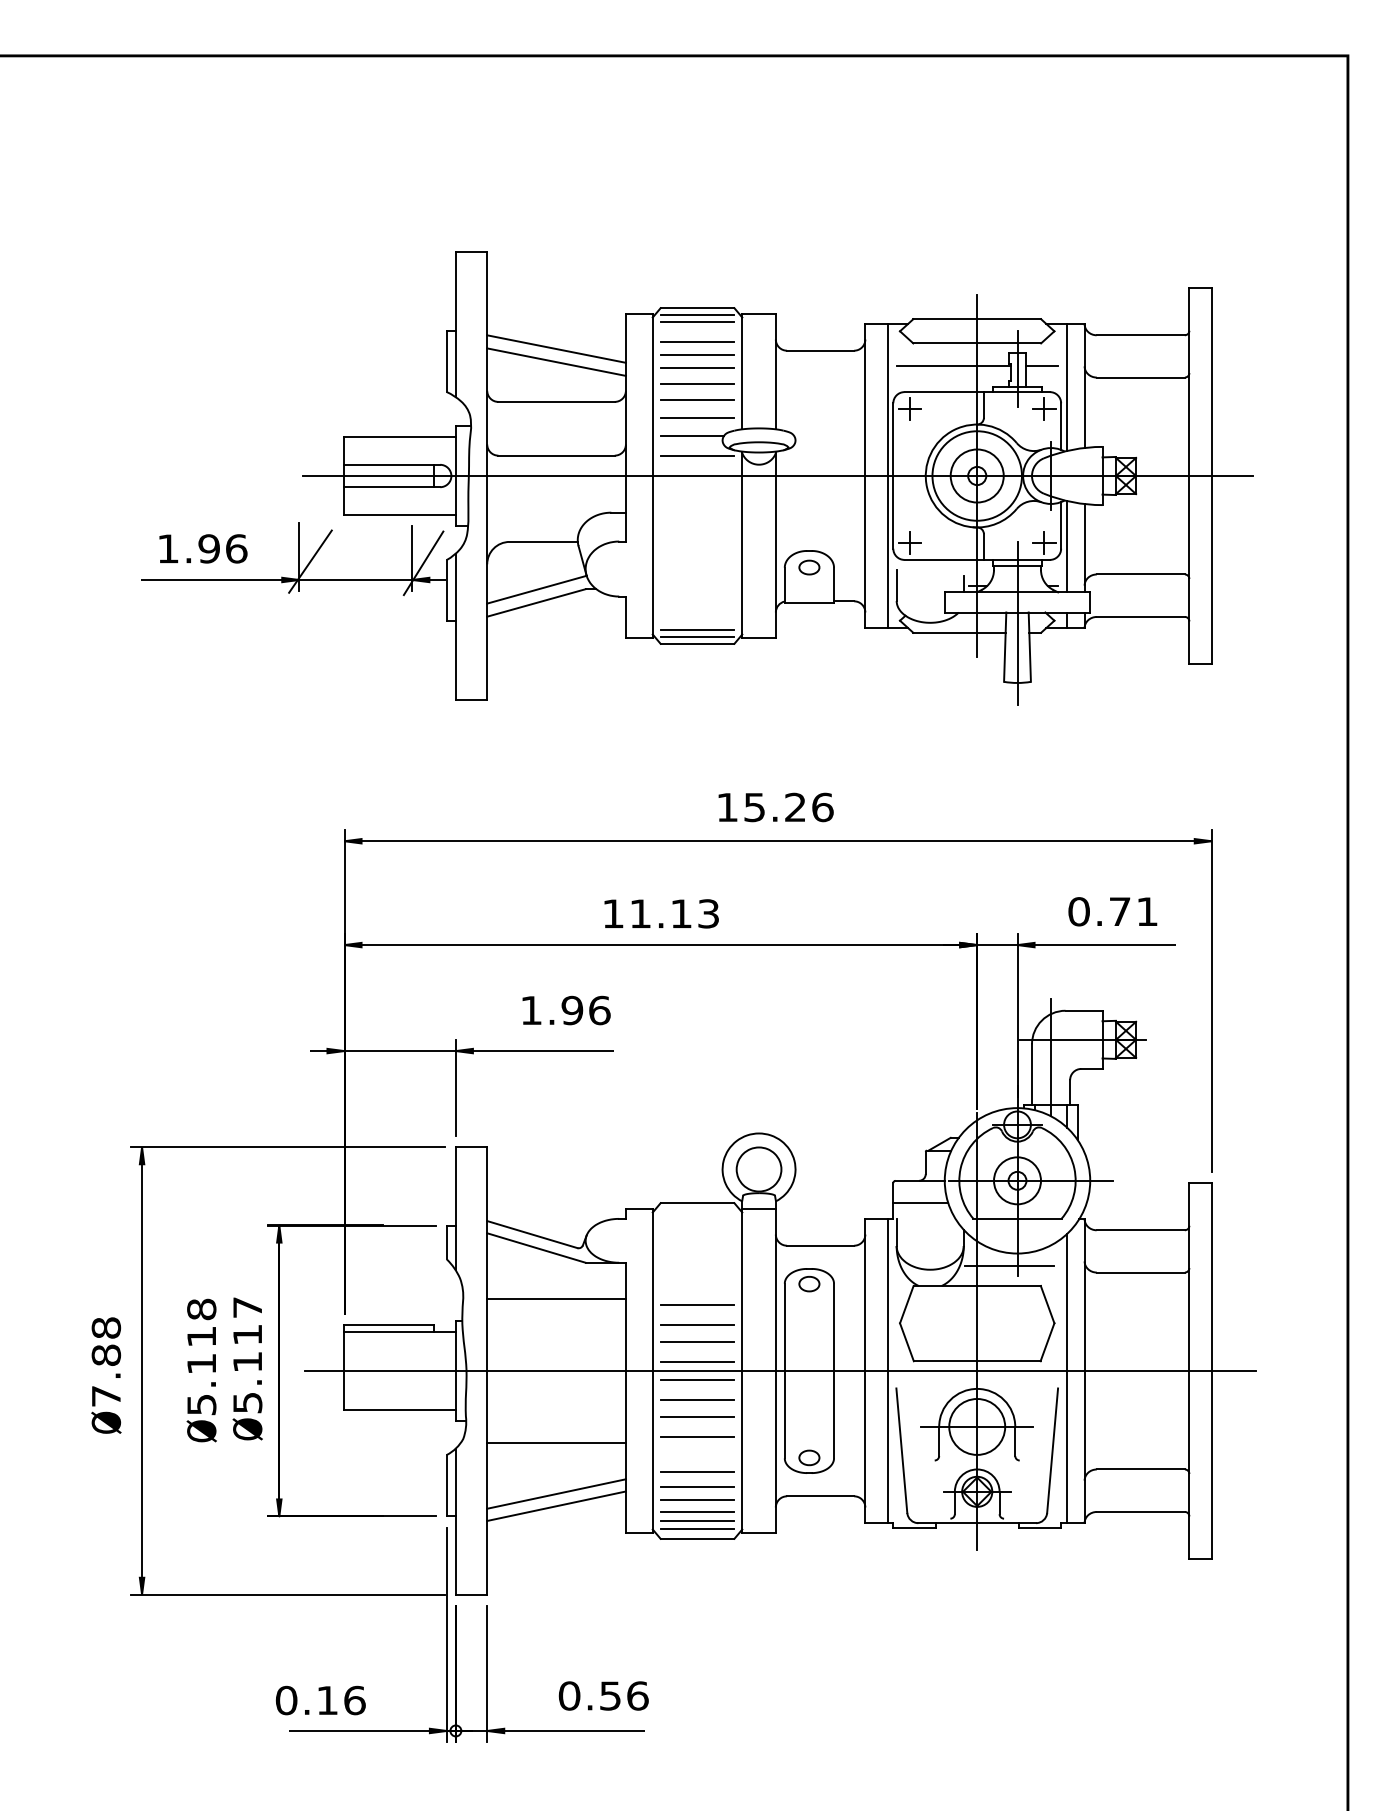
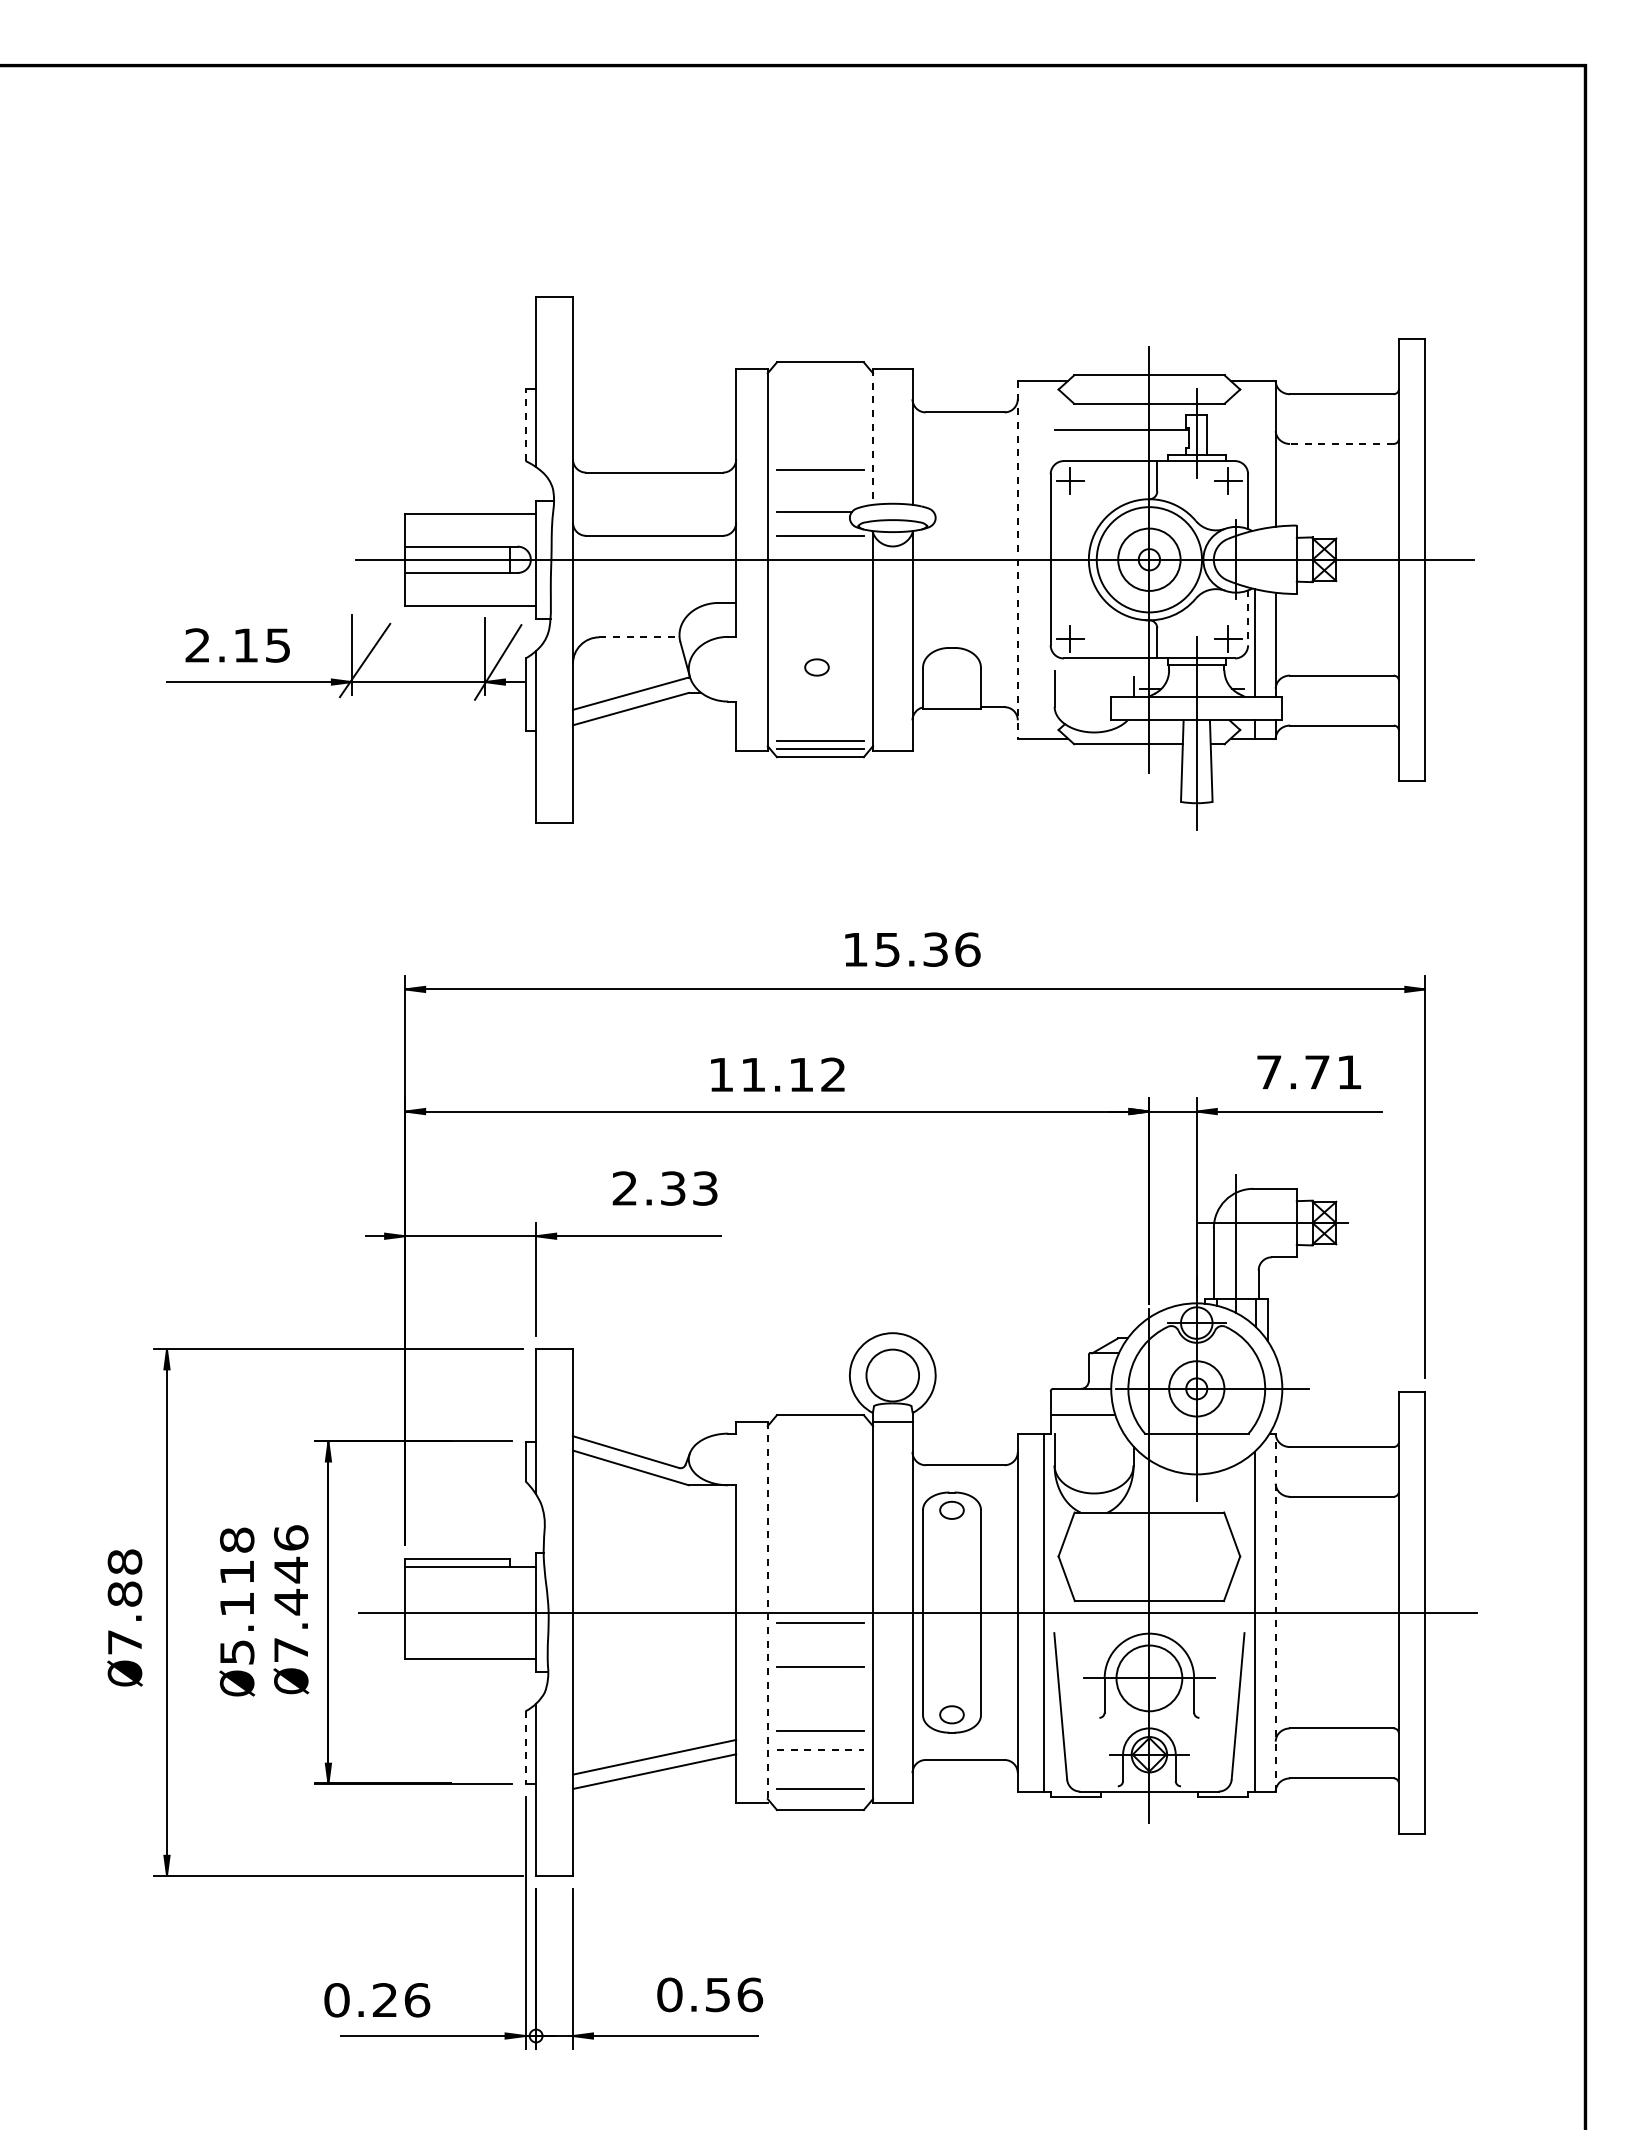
line: (696, 315) -> (819, 370), removed
line: (696, 321) -> (819, 378), removed
line: (696, 341) -> (819, 401), removed
line: (556, 349) -> (654, 410), removed
line: (696, 355) -> (819, 417), removed
line: (446, 361) -> (525, 424), solid -> dashed
line: (556, 361) -> (654, 425), removed
line: (1041, 366) -> (1225, 430), removed
line: (696, 368) -> (819, 433), removed
line: (742, 371) -> (873, 436), solid -> dashed
line: (1140, 377) -> (1341, 443), solid -> dashed
line: (696, 384) -> (819, 452), removed
line: (1066, 387) -> (1254, 455), removed
line: (697, 417) -> (820, 491), removed
line: (865, 475) -> (1017, 559), solid -> dashed
line: (888, 475) -> (1044, 559), removed
line: (1061, 525) -> (1248, 618), solid -> dashed
line: (543, 542) -> (639, 637), solid -> dashed
text: (202, 548) -> (238, 645), 1.96 -> 2.15
part: (808, 567) -> (816, 667), moved
text: (795, 807) -> (935, 949), 15.26 -> 15.36
text: (1078, 911) -> (1268, 1072), 0.71 -> 7.71
text: (708, 913) -> (833, 1074), 11.13 -> 11.12
text: (565, 1010) -> (665, 1188), 1.96 -> 2.33
line: (1009, 1265) -> (1187, 1488), removed
line: (556, 1298) -> (654, 1527), removed
line: (696, 1305) -> (819, 1535), removed
line: (696, 1325) -> (819, 1558), removed
line: (696, 1342) -> (819, 1578), removed
text: (247, 1354) -> (291, 1593), 5.117 -> 7.446
line: (696, 1362) -> (819, 1602), removed
line: (652, 1370) -> (767, 1612), solid -> dashed
line: (1084, 1370) -> (1275, 1612), solid -> dashed
line: (696, 1399) -> (819, 1646), removed
line: (696, 1437) -> (819, 1690), removed
line: (556, 1443) -> (654, 1697), removed
line: (446, 1485) -> (525, 1747), solid -> dashed
line: (697, 1487) -> (820, 1749), solid -> dashed
line: (696, 1499) -> (819, 1763), removed
line: (696, 1512) -> (819, 1778), removed
line: (696, 1529) -> (819, 1798), removed
text: (326, 1699) -> (384, 1999), 0.16 -> 0.26

